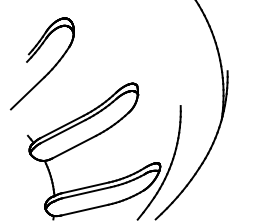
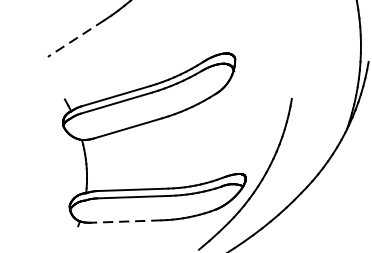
line: (27, 93) -> (75, 38), solid -> dashed
line: (84, 210) -> (125, 221), solid -> dashed

